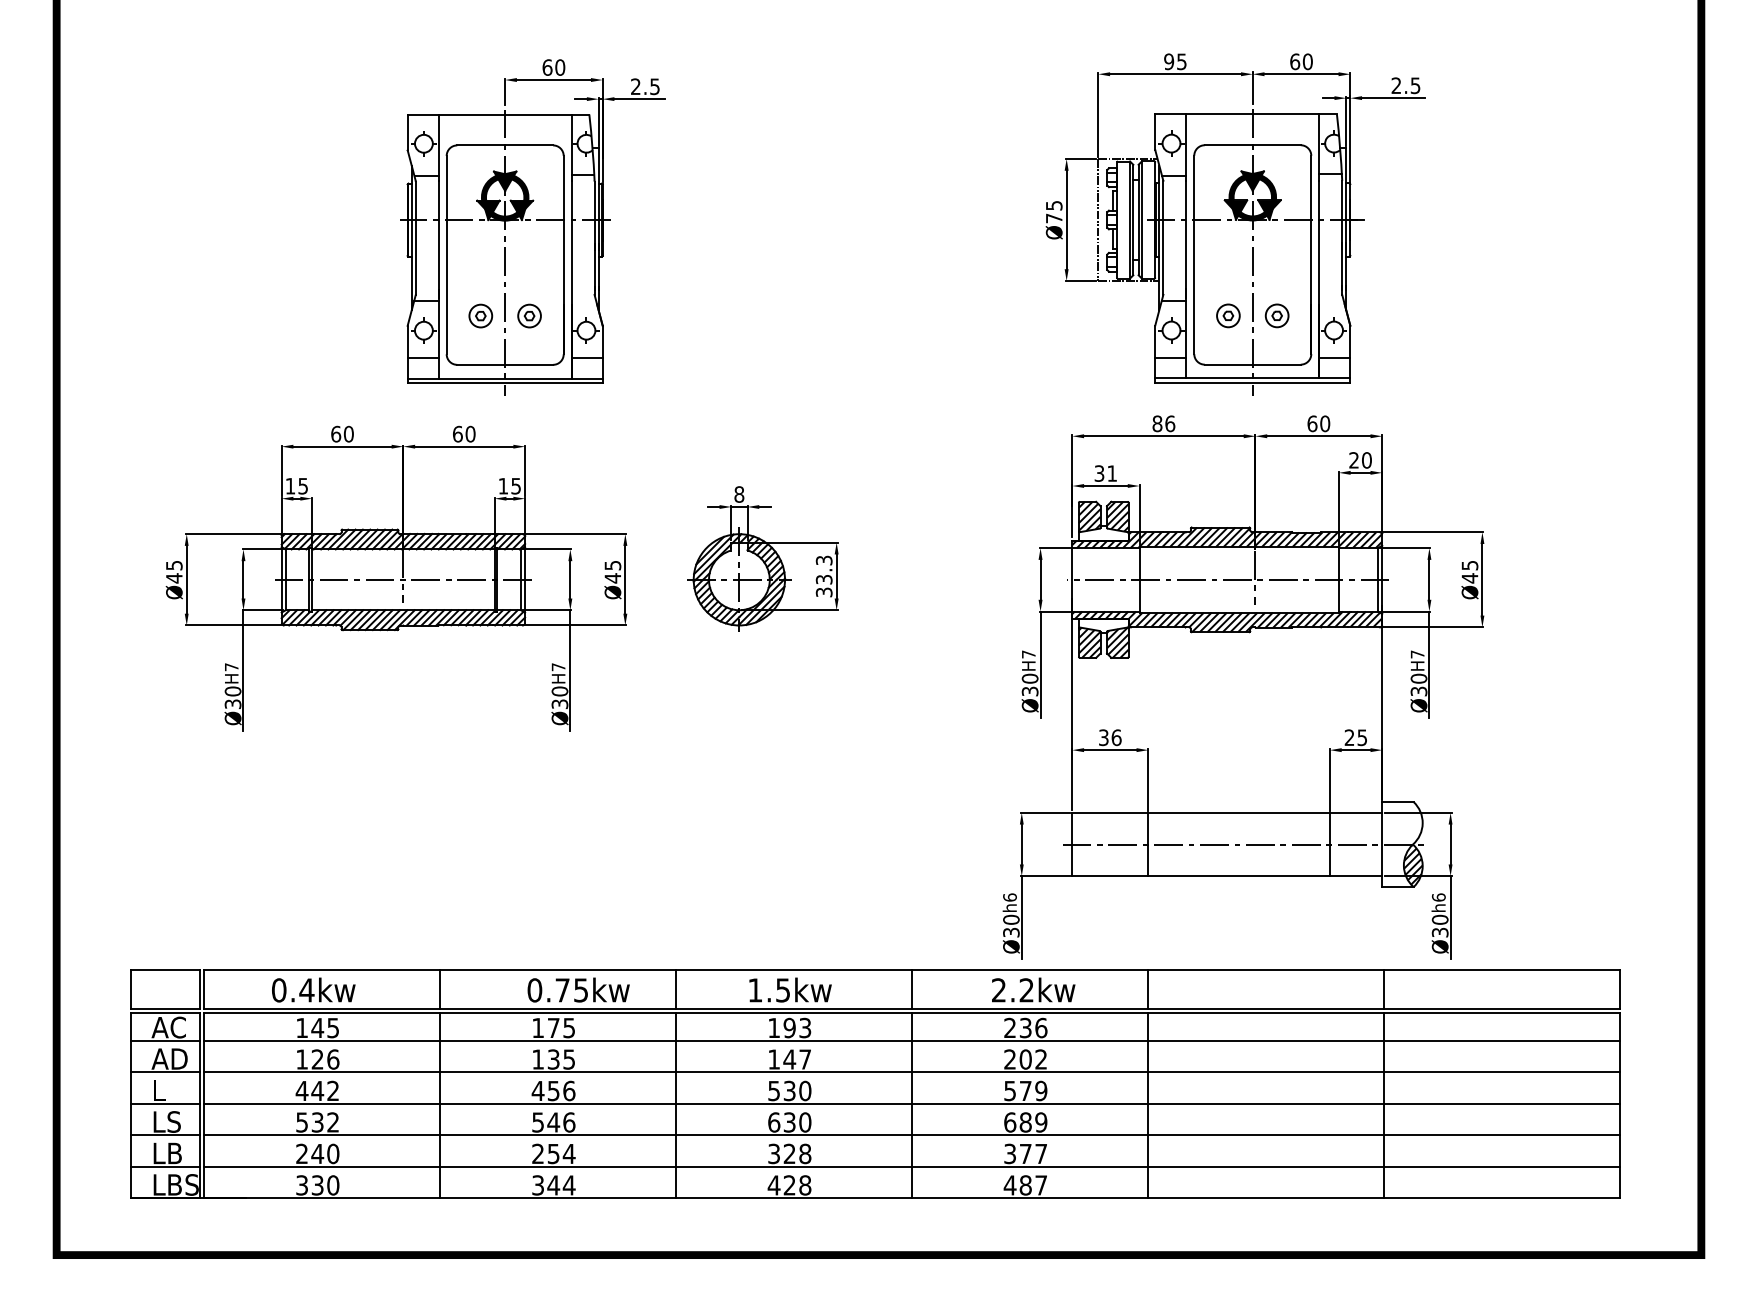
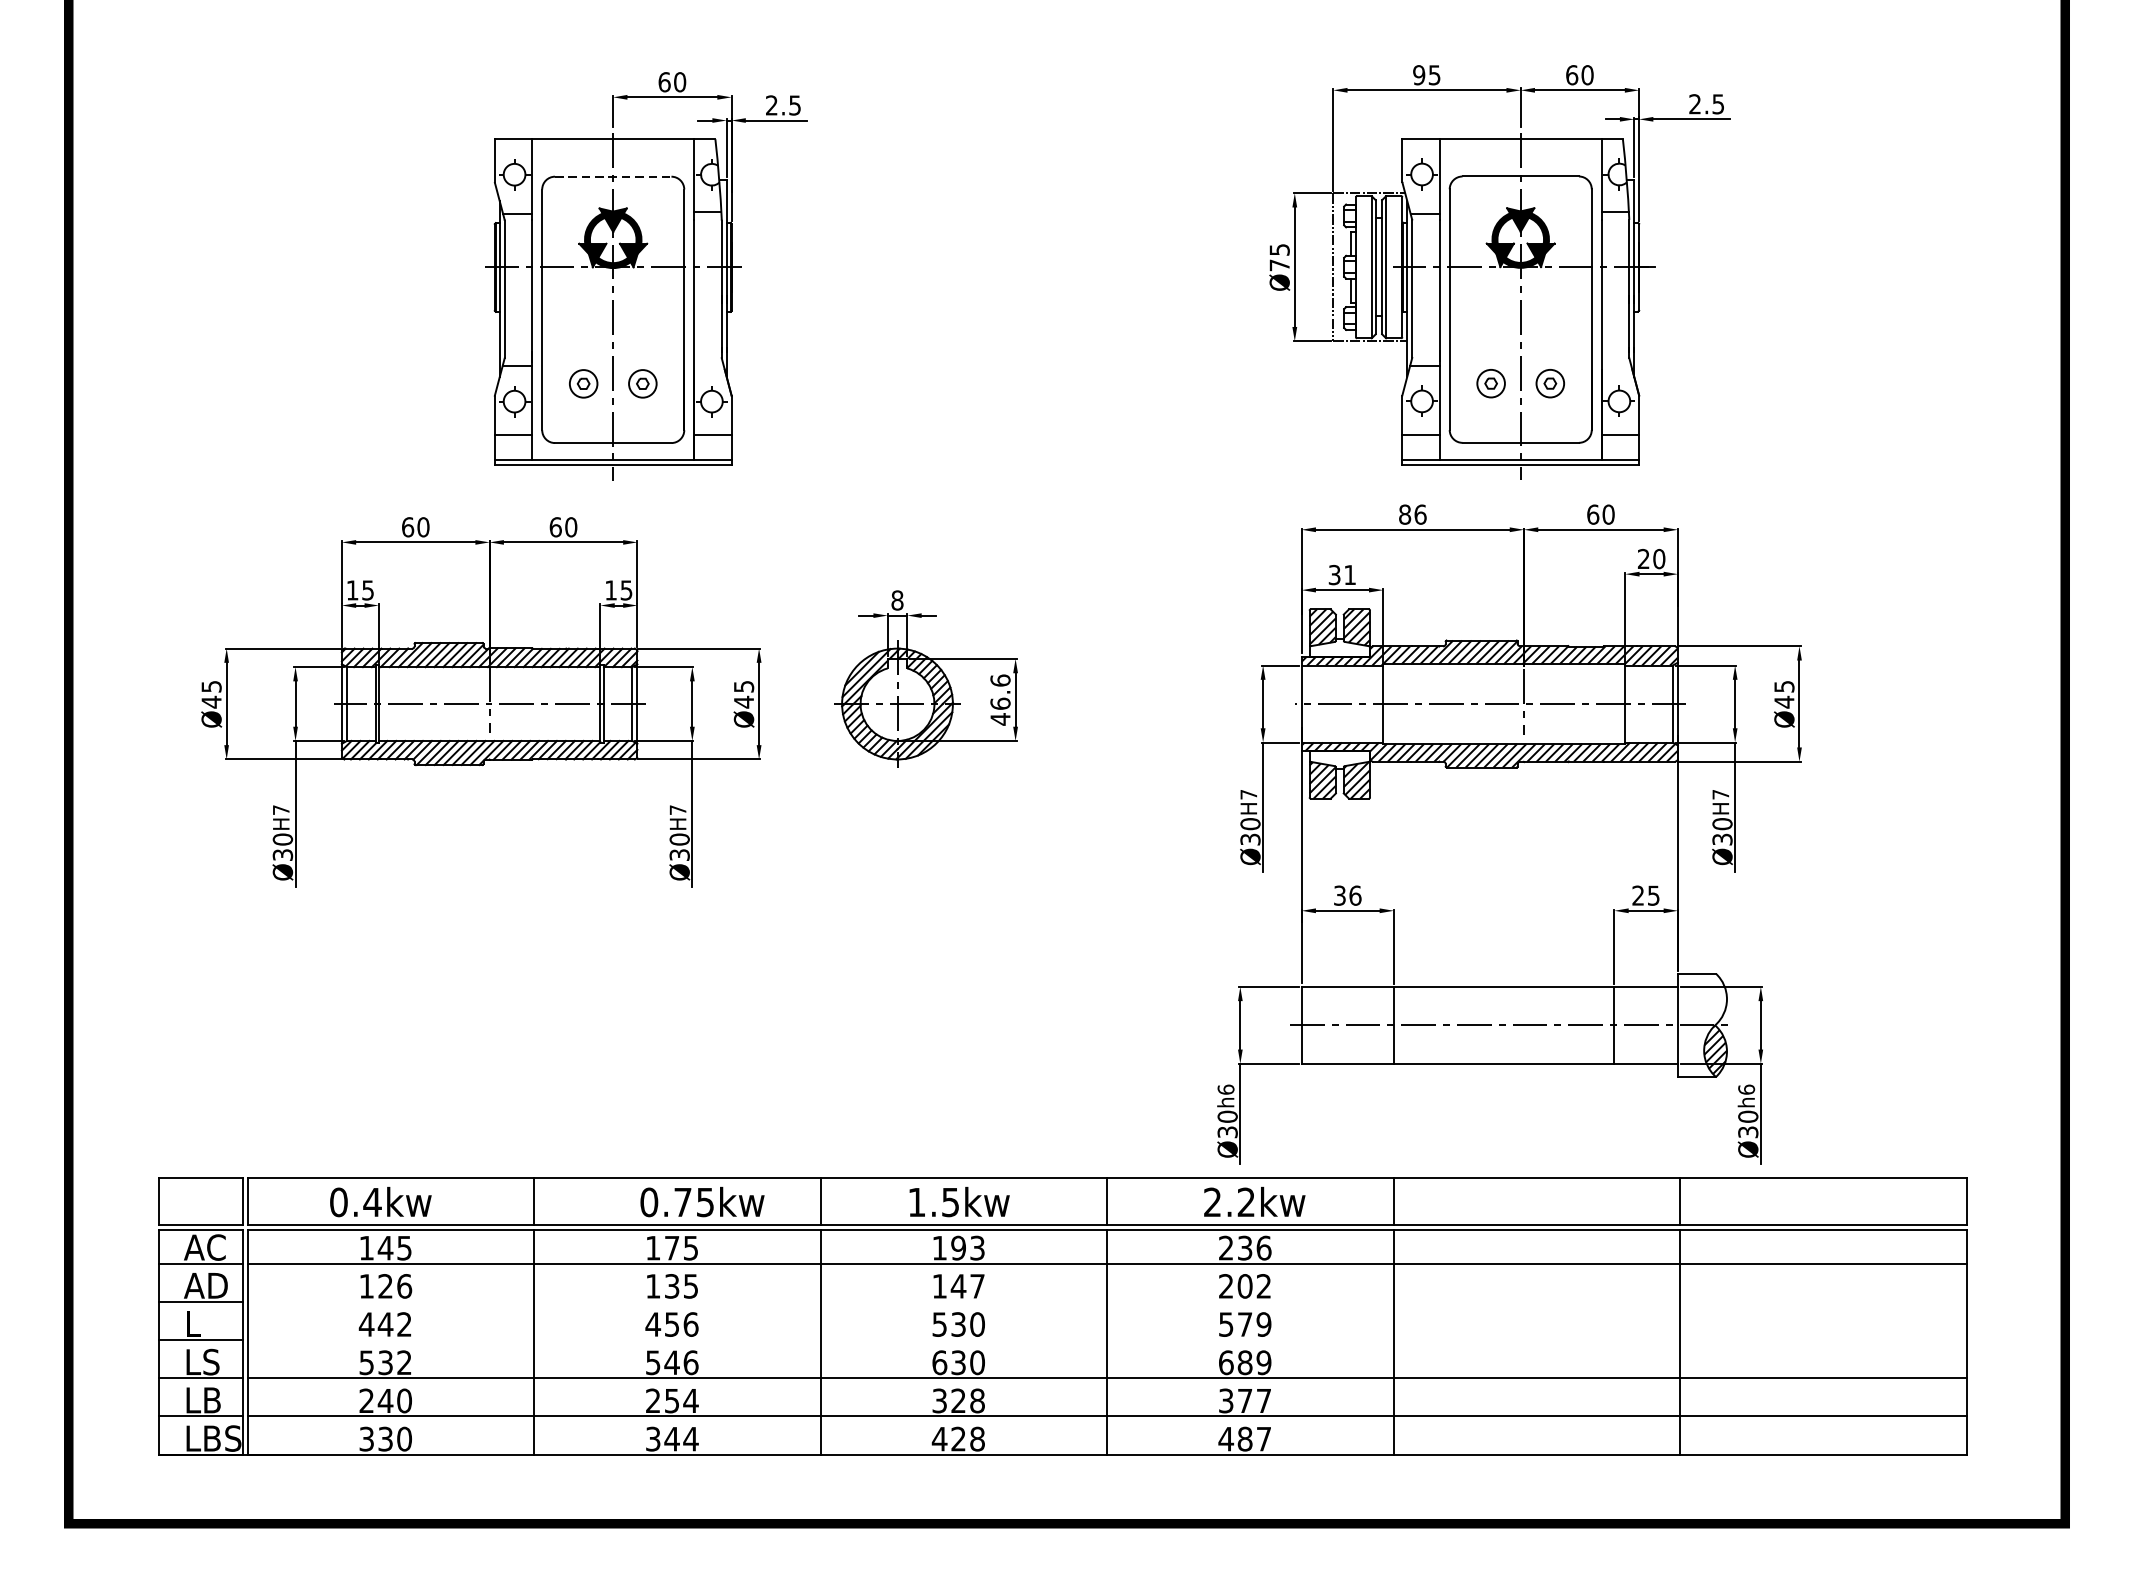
line: (505, 145) -> (613, 176), solid -> dashed
text: (823, 576) -> (999, 699), 33.3 -> 46.6
line: (912, 1072) -> (1107, 1302), removed
line: (912, 1103) -> (1107, 1339), removed

